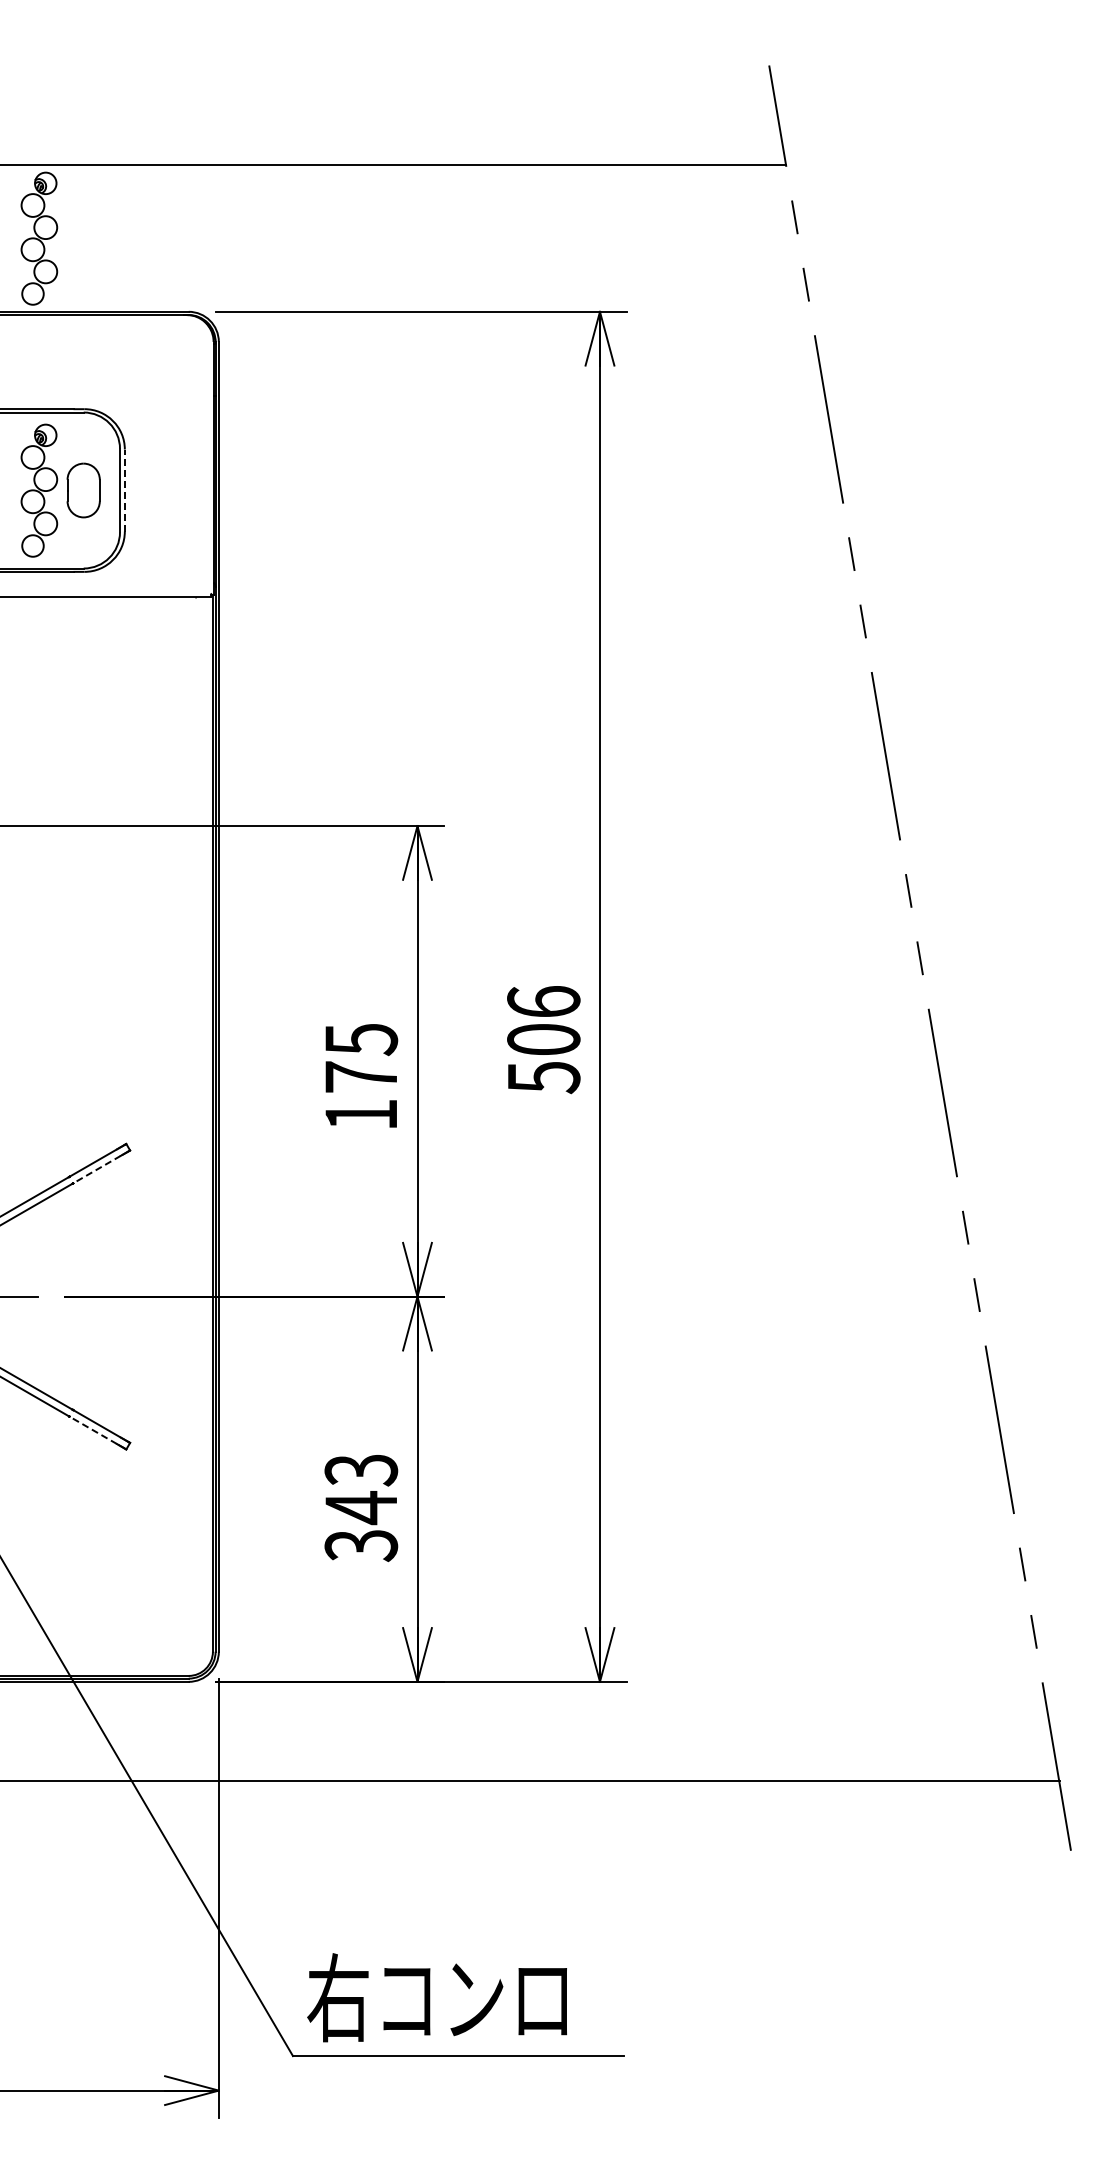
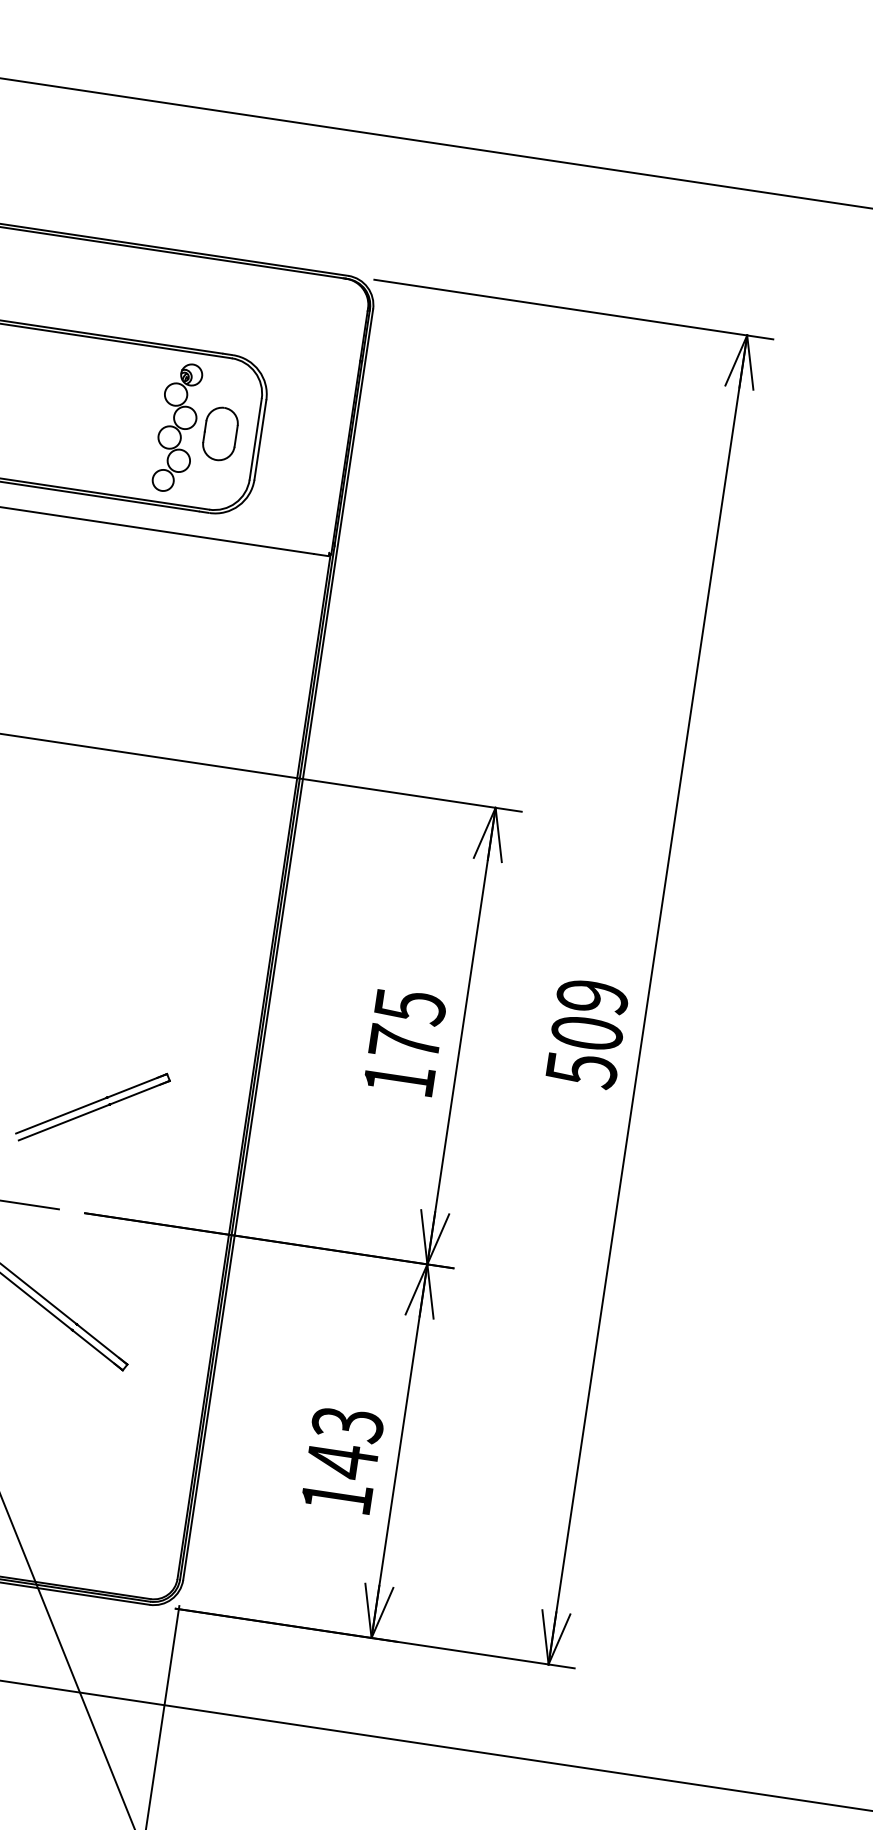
part: (39, 238) -> (214, 183), removed
line: (124, 490) -> (260, 439), dashed -> solid
text: (543, 1001) -> (592, 996), 506 -> 509
line: (96, 1169) -> (134, 1094), dashed -> solid
line: (92, 1430) -> (92, 1347), dashed -> solid
text: (361, 1546) -> (336, 1498), 343 -> 143

